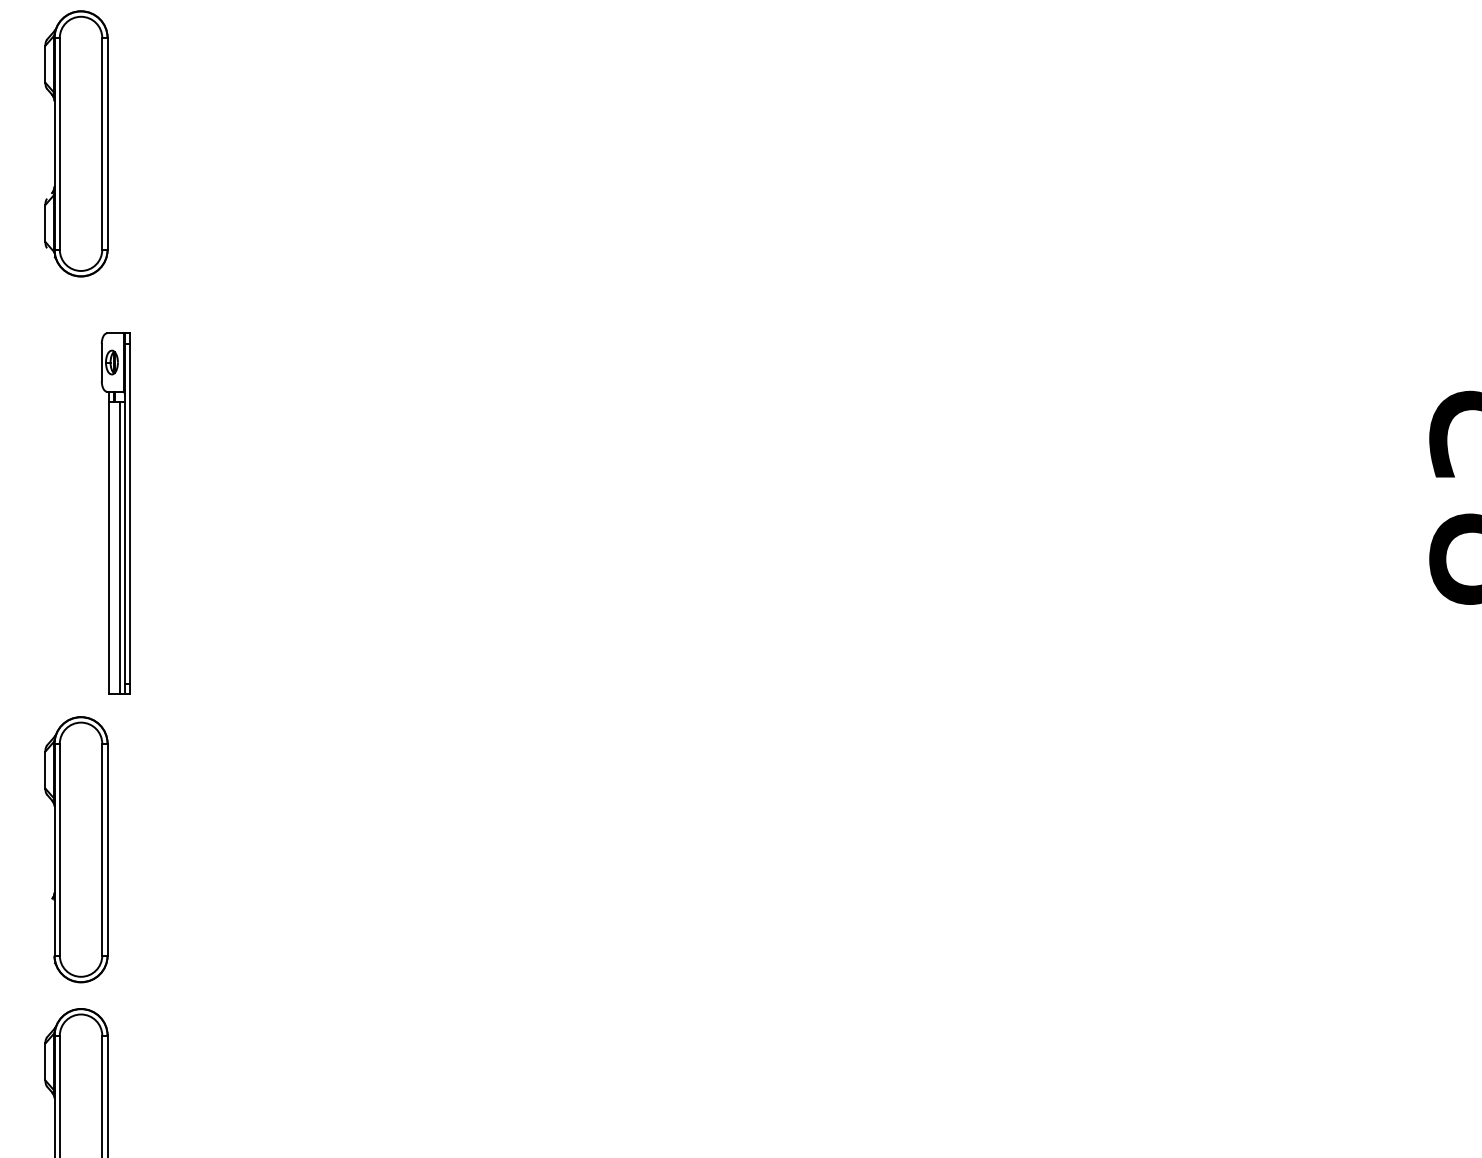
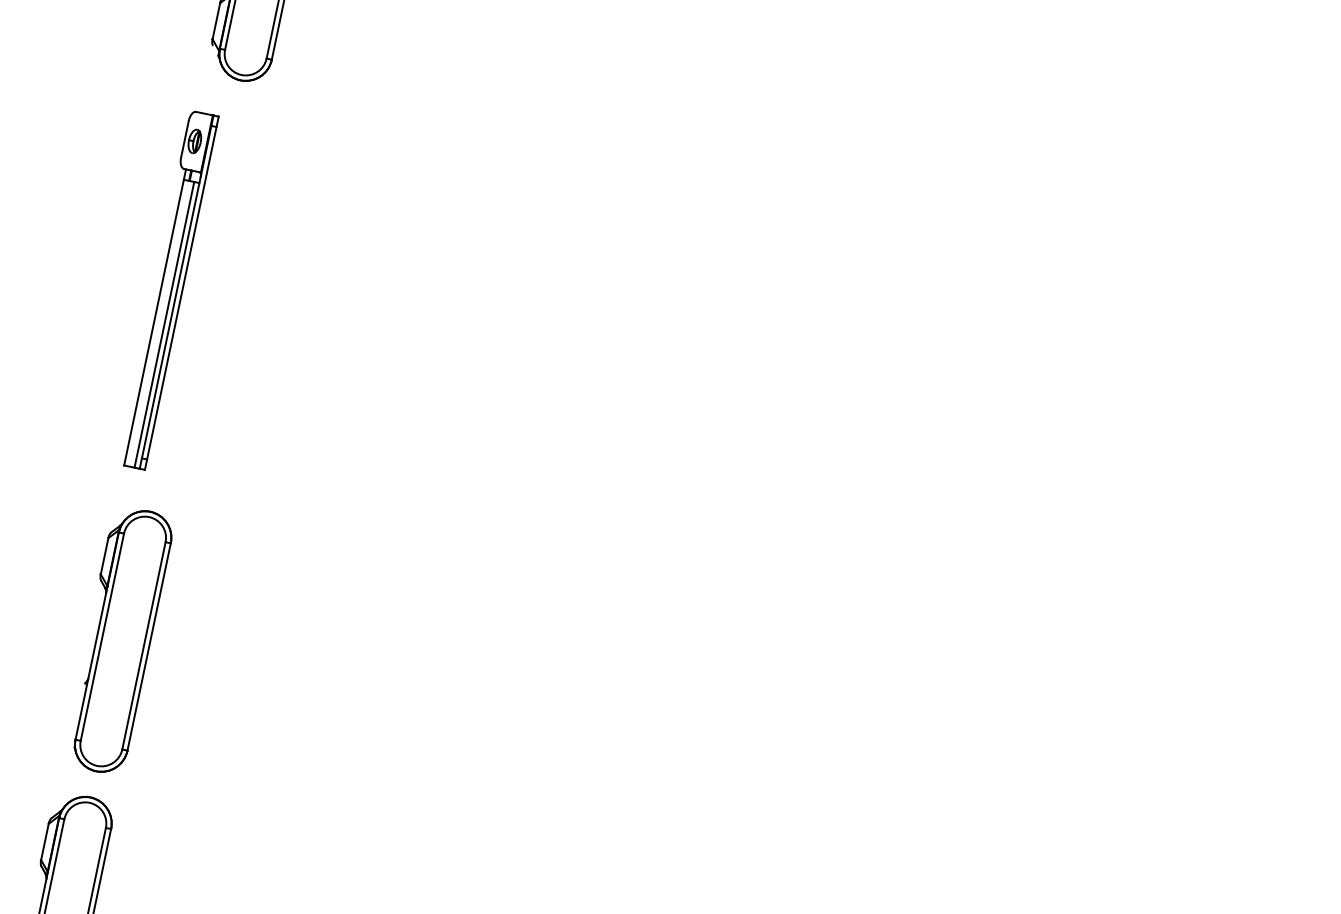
part: (115, 513) -> (167, 289), moved

